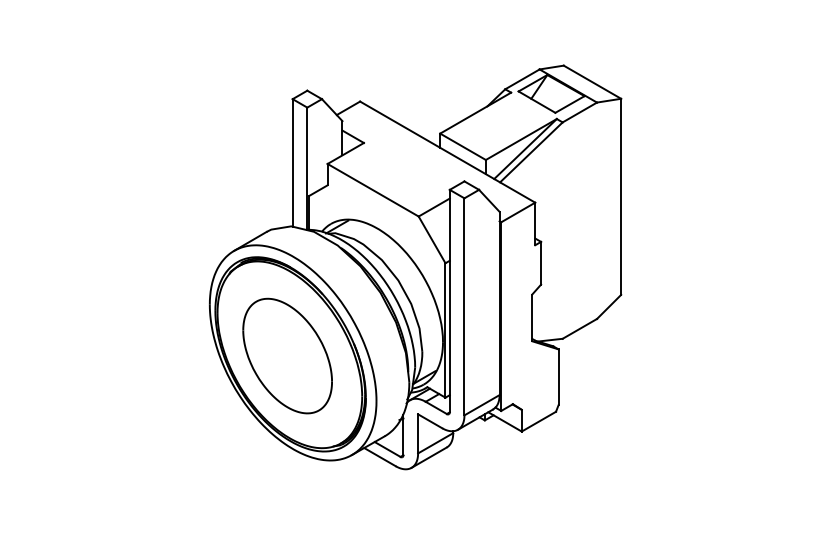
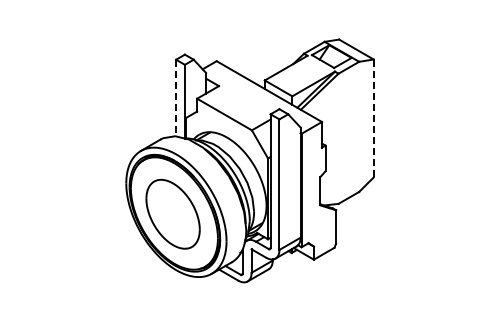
line: (293, 163) -> (176, 98), solid -> dashed
line: (620, 196) -> (373, 118), solid -> dashed

